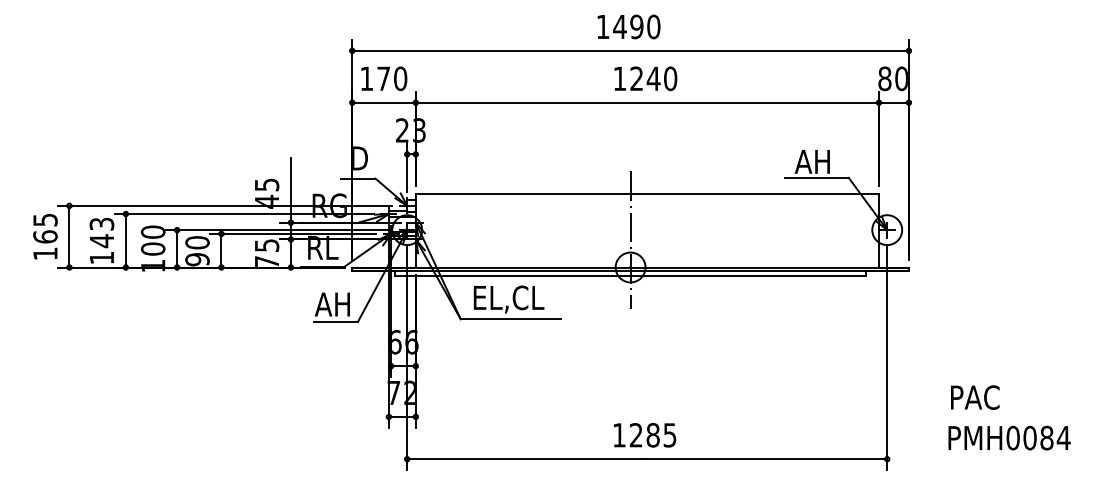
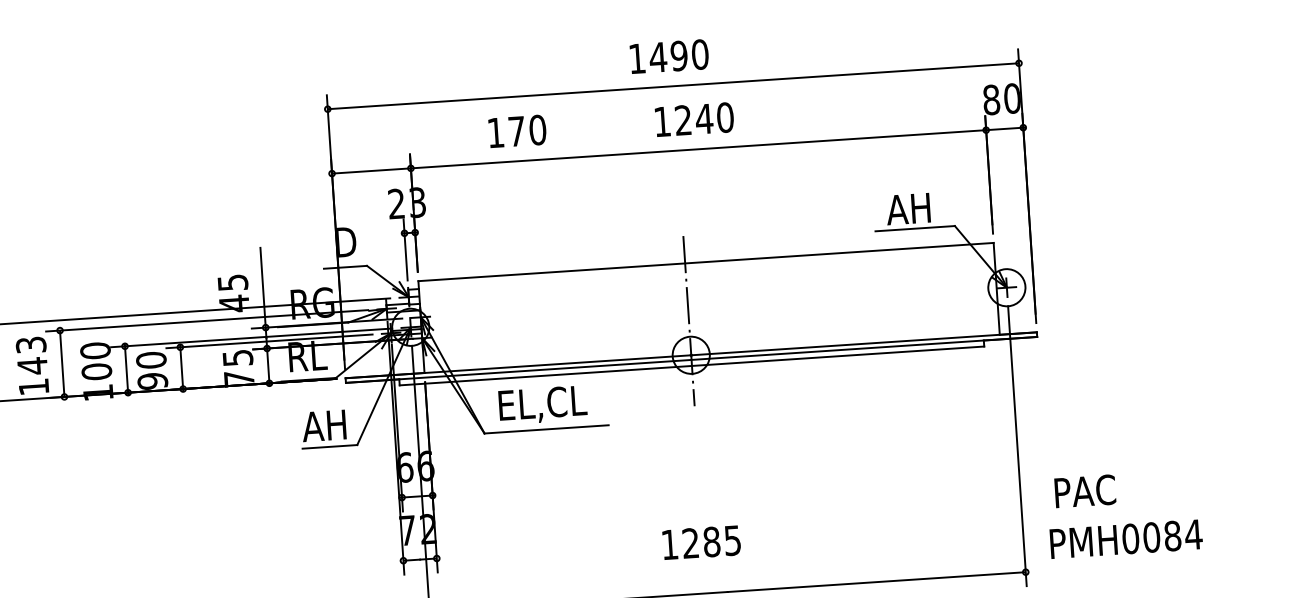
text: (384, 78) -> (517, 131), moved
text: (975, 397) -> (1085, 491), moved
text: (645, 435) -> (702, 542), moved
text: (1009, 437) -> (1126, 538), moved

